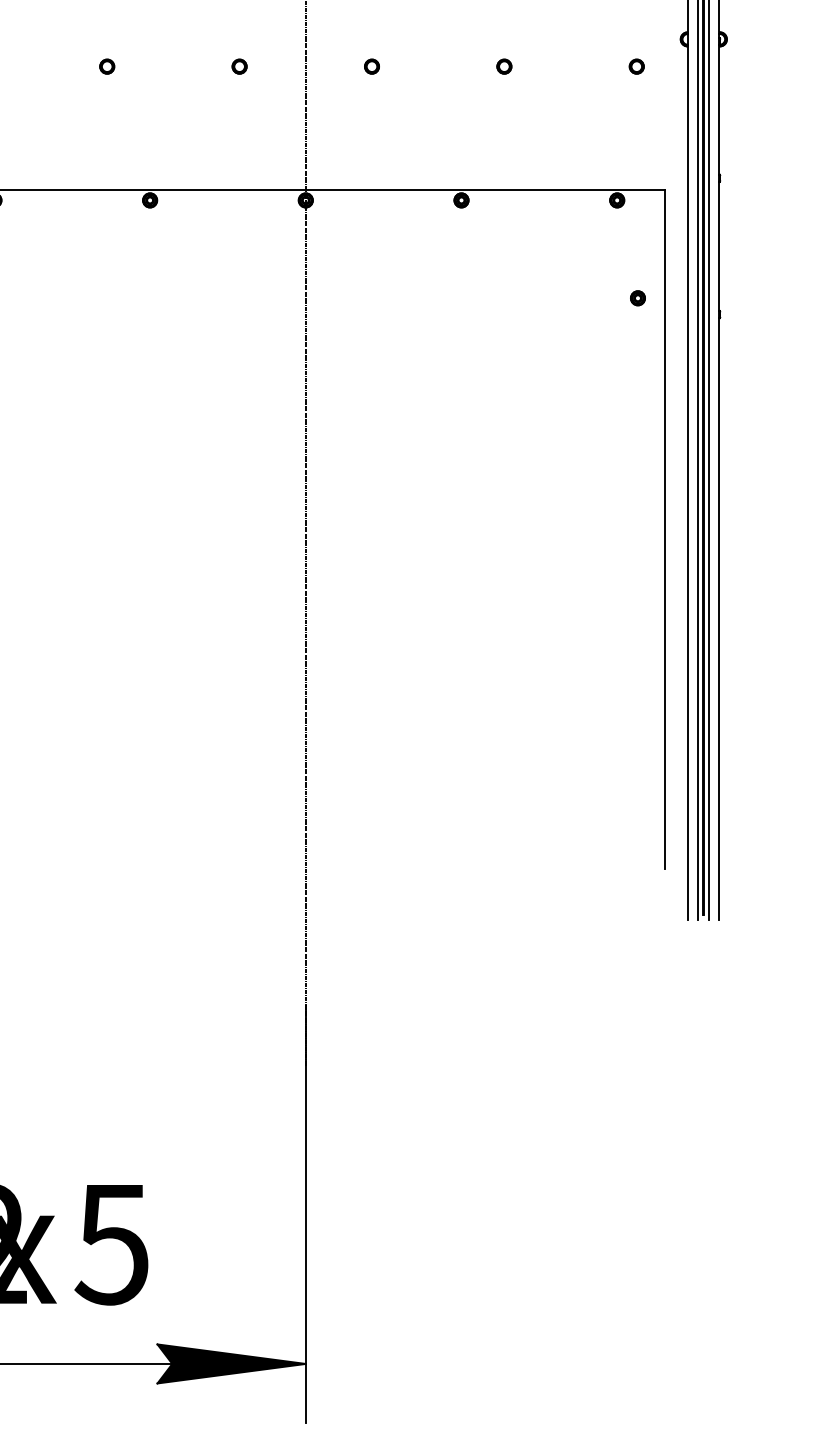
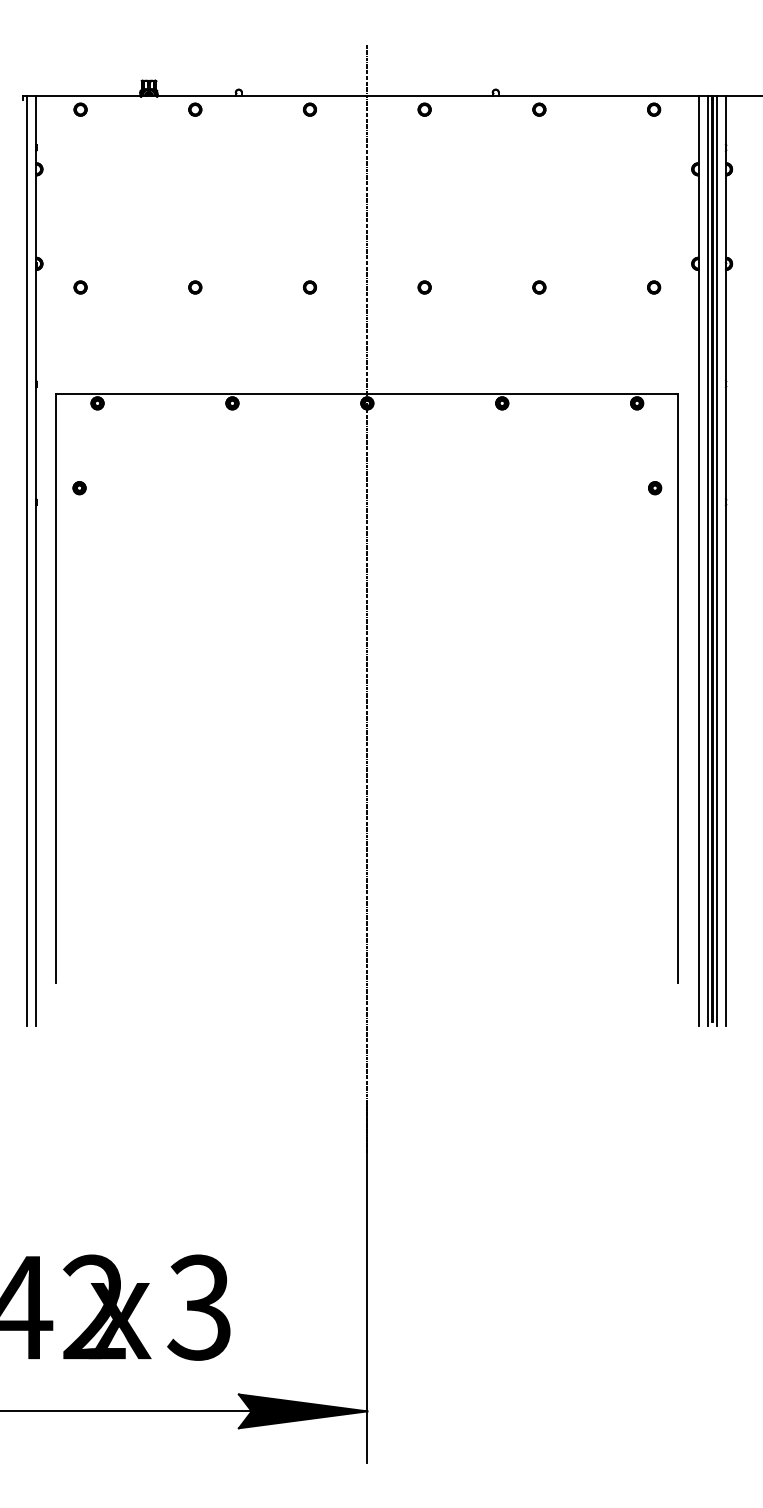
text: (110, 1244) -> (198, 1307), 5 -> 3

